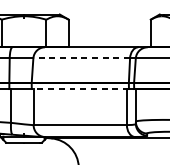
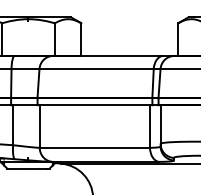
line: (81, 58) -> (96, 69), dashed -> solid
line: (79, 89) -> (94, 105), dashed -> solid

